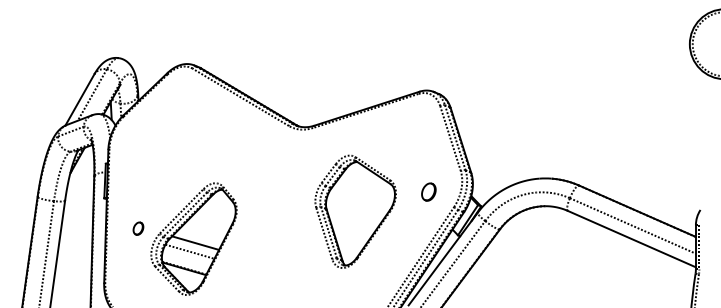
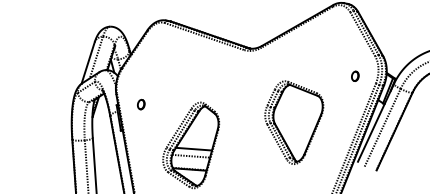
part: (428, 191) -> (354, 76), size x0.71
part: (355, 211) -> (296, 121), moved
part: (138, 228) -> (141, 104), moved

